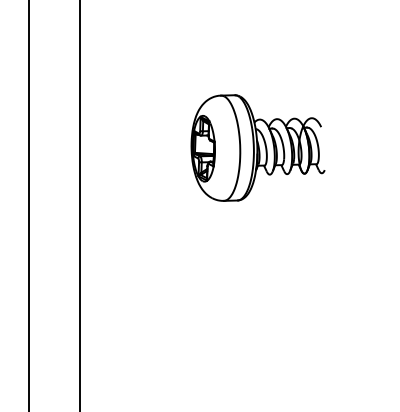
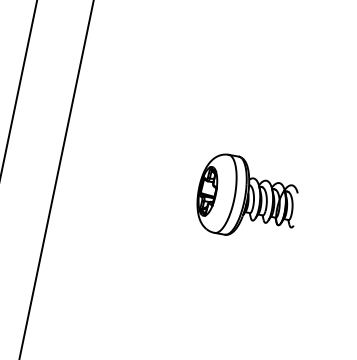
part: (257, 147) -> (247, 198), size x0.7

